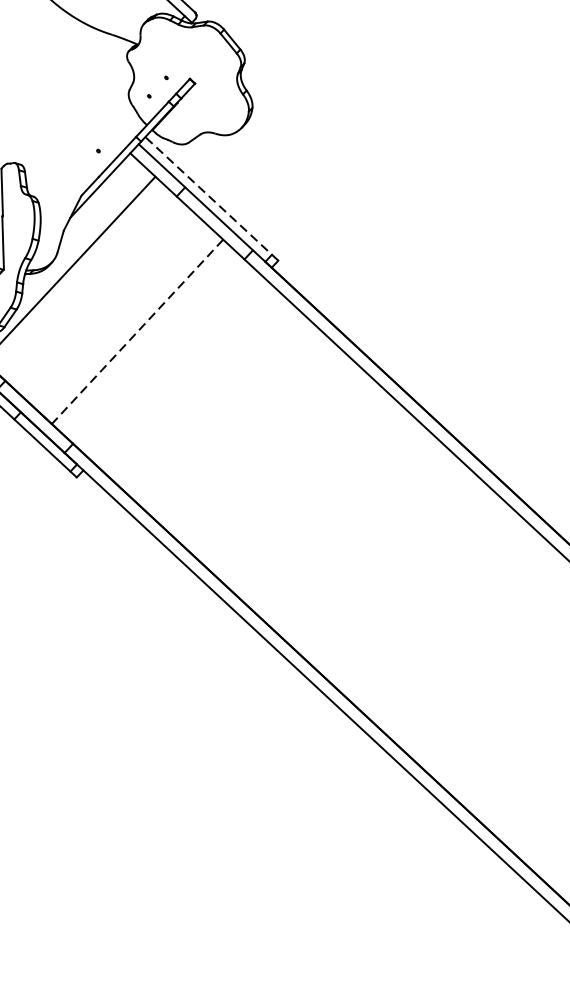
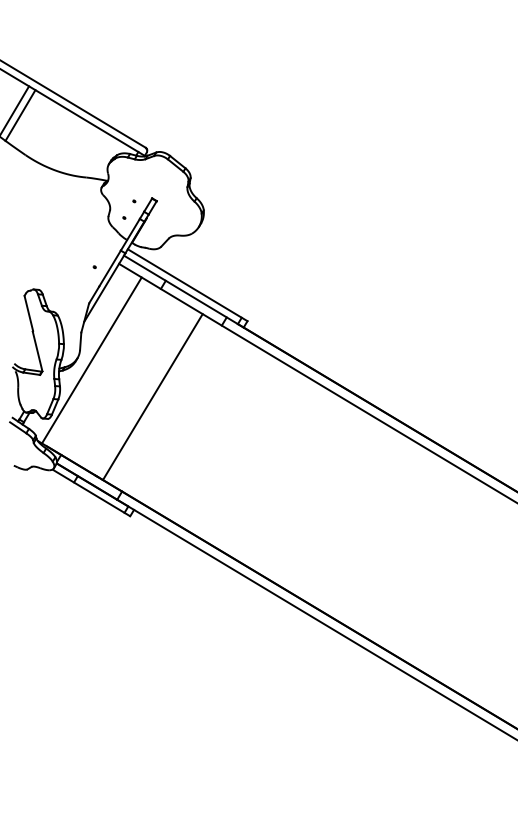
line: (211, 199) -> (187, 285), dashed -> solid
line: (136, 332) -> (152, 397), dashed -> solid

